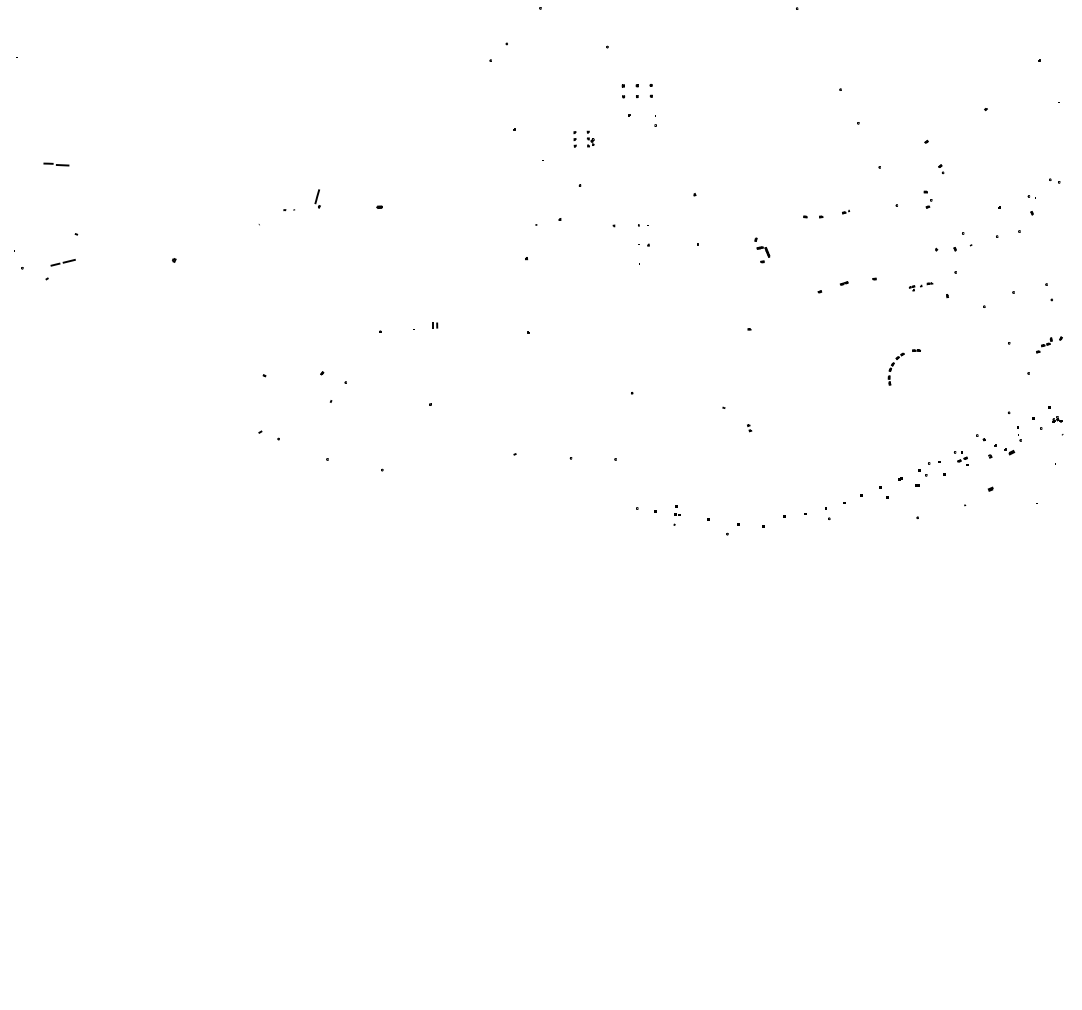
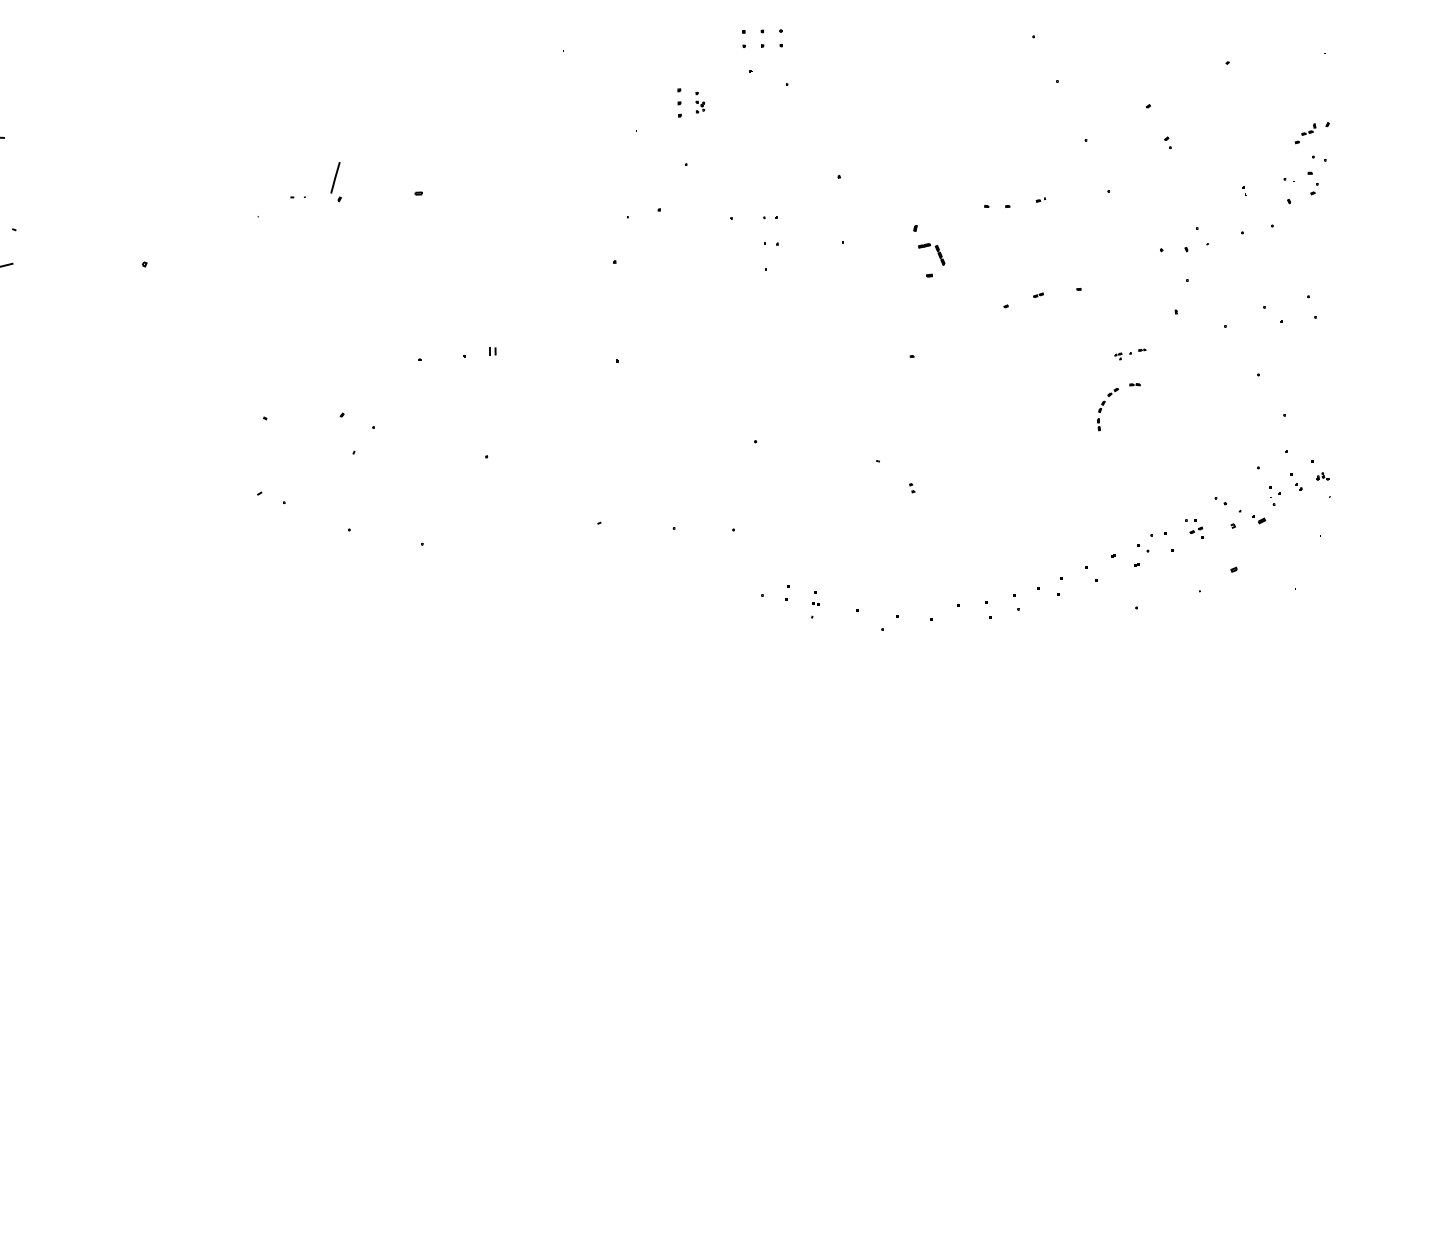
part: (574, 139) -> (678, 103), size x1.4
part: (317, 198) -> (335, 181), size x1.6
part: (927, 199) -> (1312, 183), moved
part: (762, 250) -> (929, 251), size x1.6
part: (920, 286) -> (1129, 353), moved
part: (1049, 344) -> (1312, 132), moved

